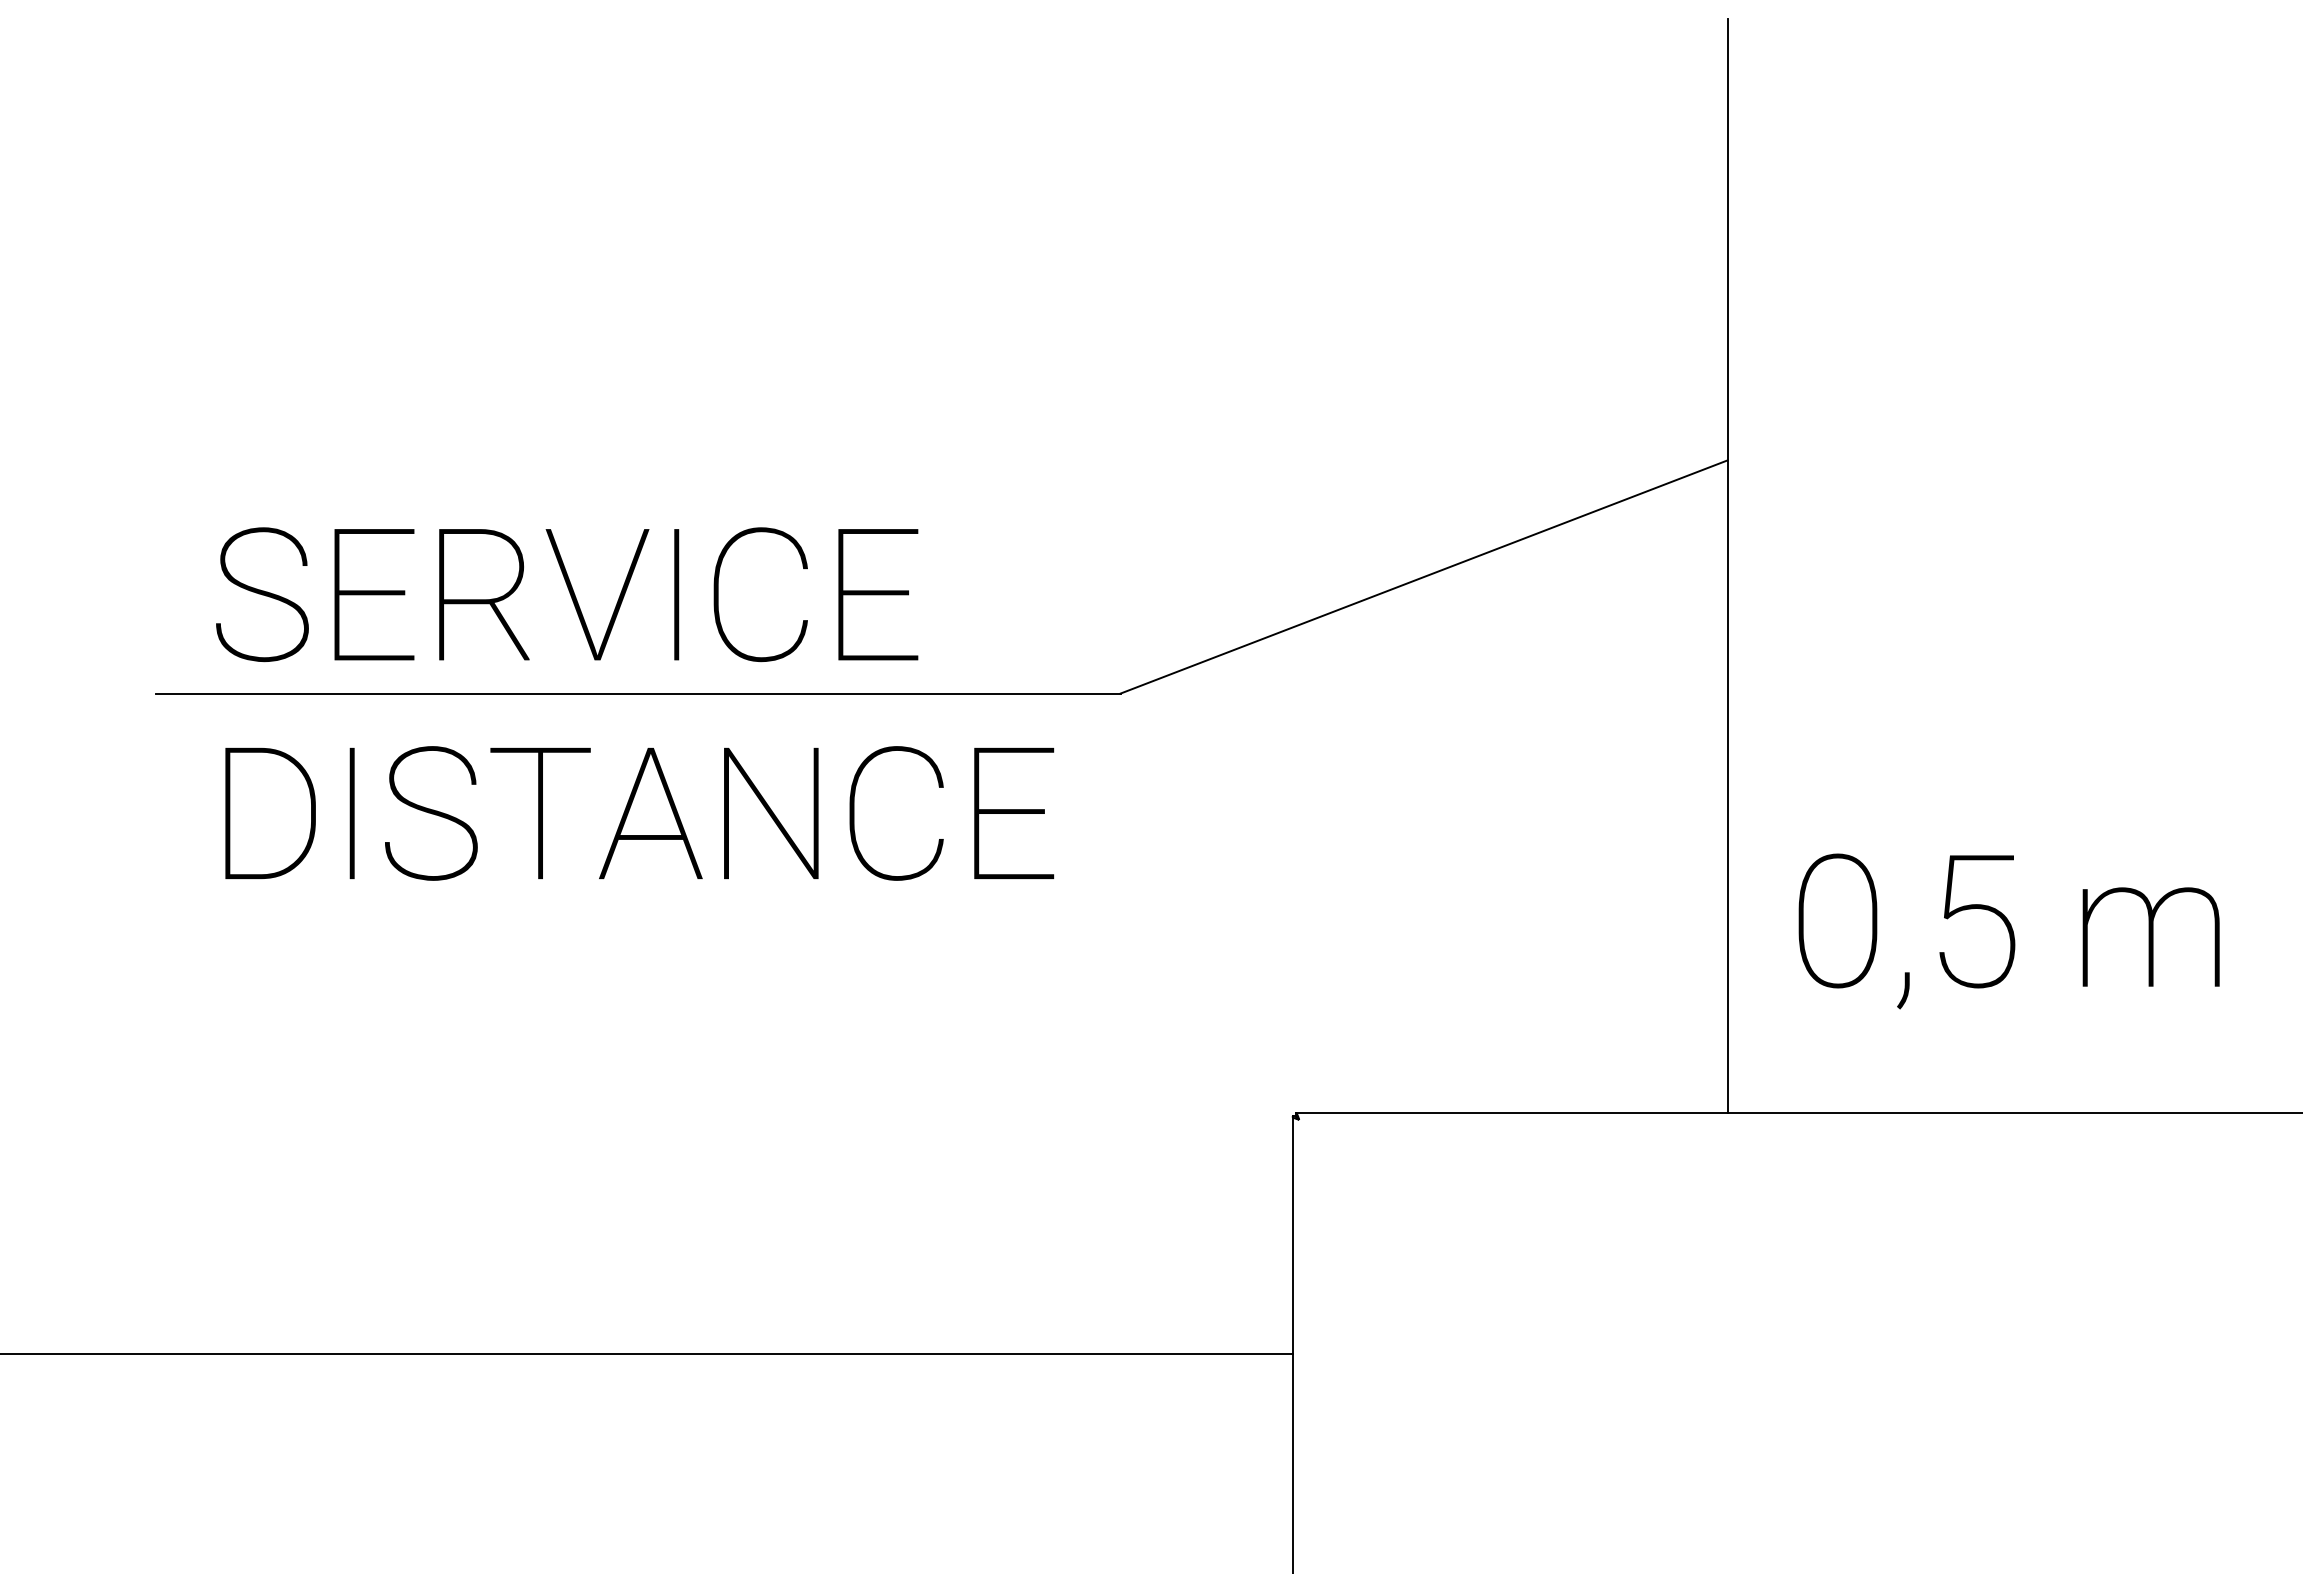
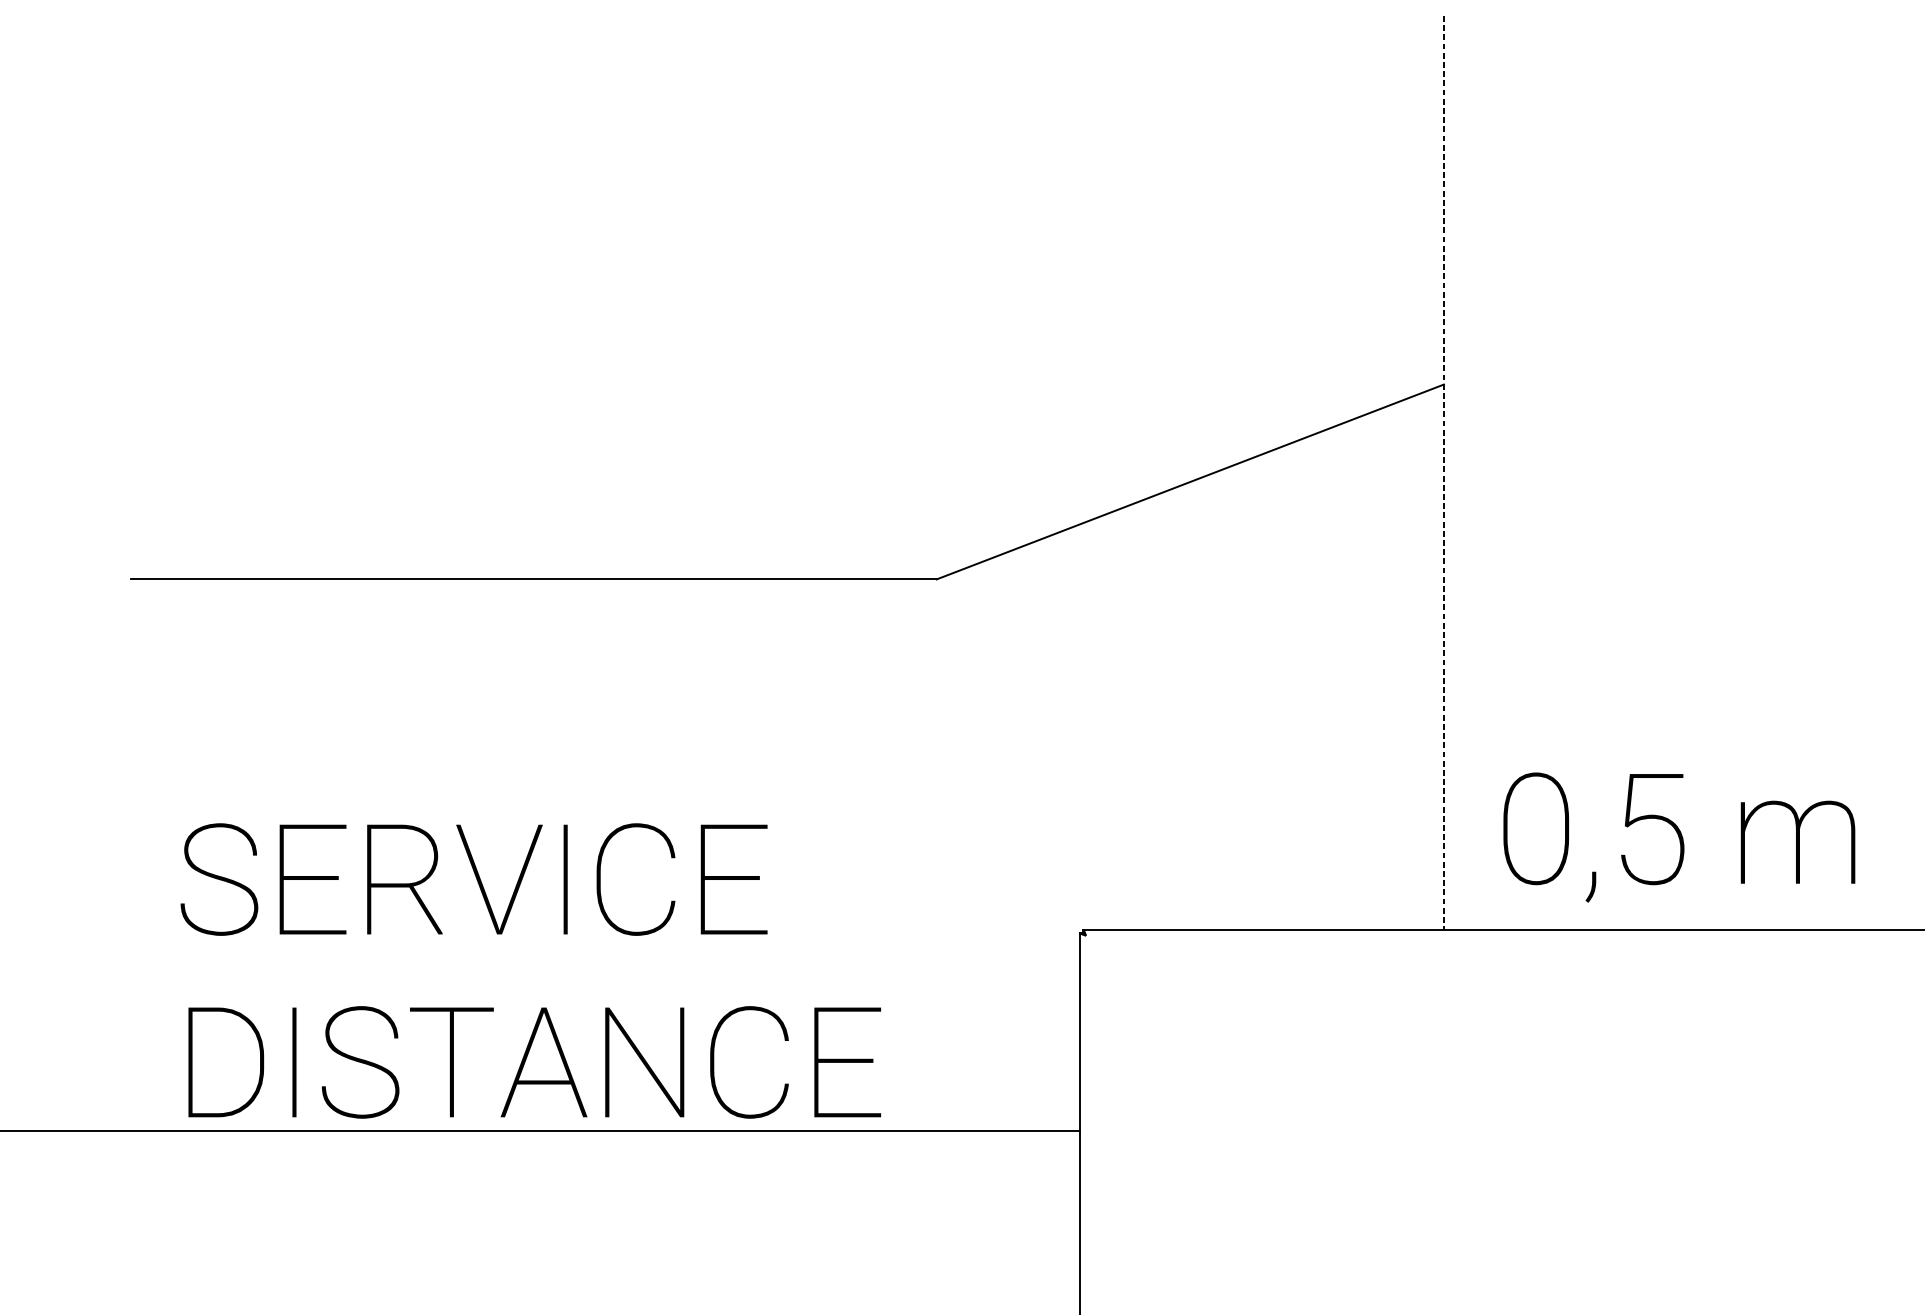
line: (1727, 566) -> (1443, 473), solid -> dashed
text: (635, 703) -> (531, 970), moved
text: (2008, 931) -> (1678, 837), moved

